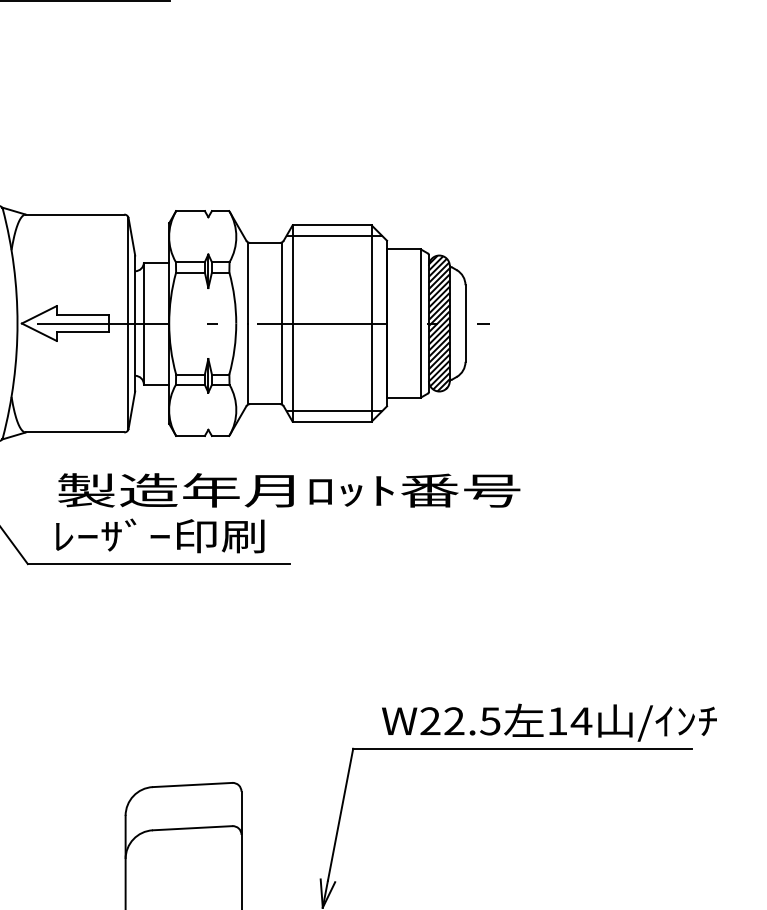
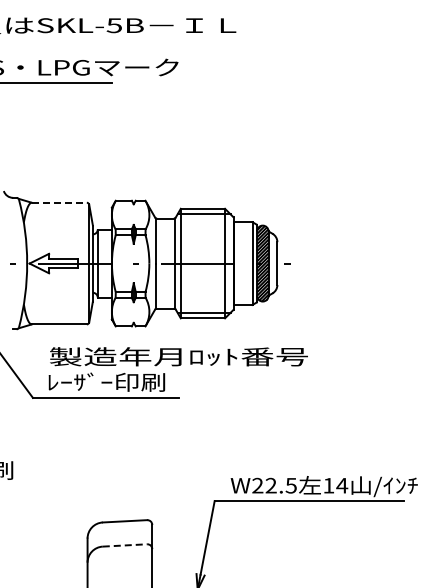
line: (75, 214) -> (59, 202), solid -> dashed
line: (193, 828) -> (125, 545), solid -> dashed

